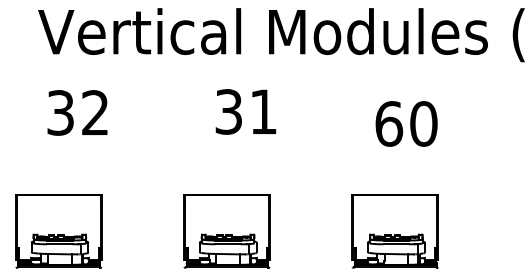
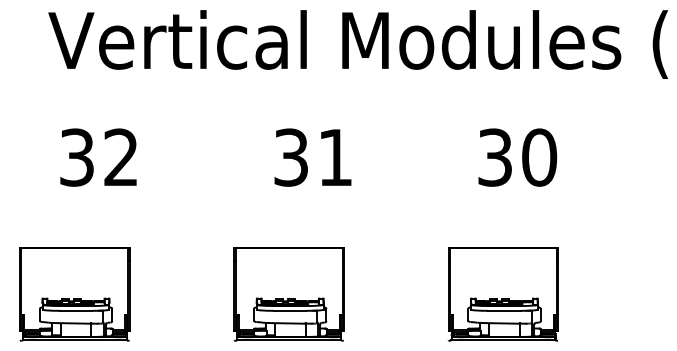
text: (245, 111) -> (312, 157), moved
text: (77, 112) -> (98, 157), moved
text: (389, 123) -> (495, 157), 60 -> 30

